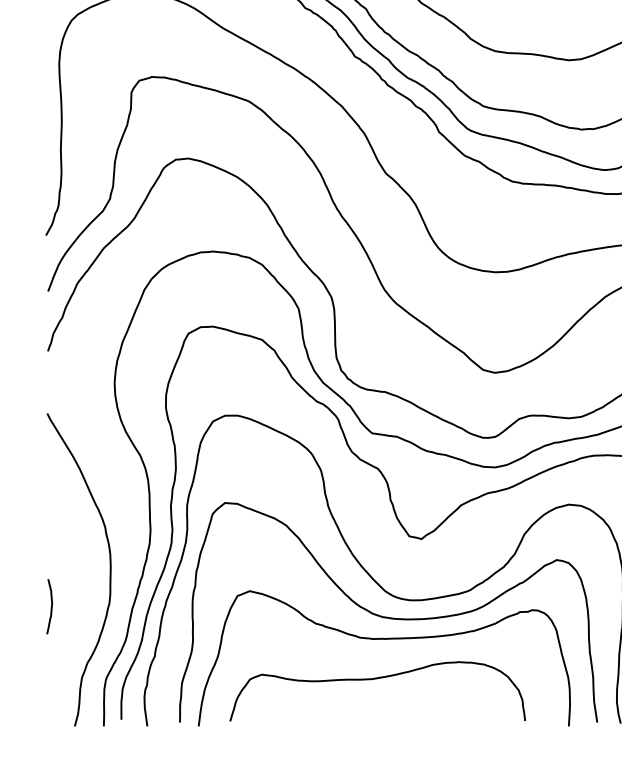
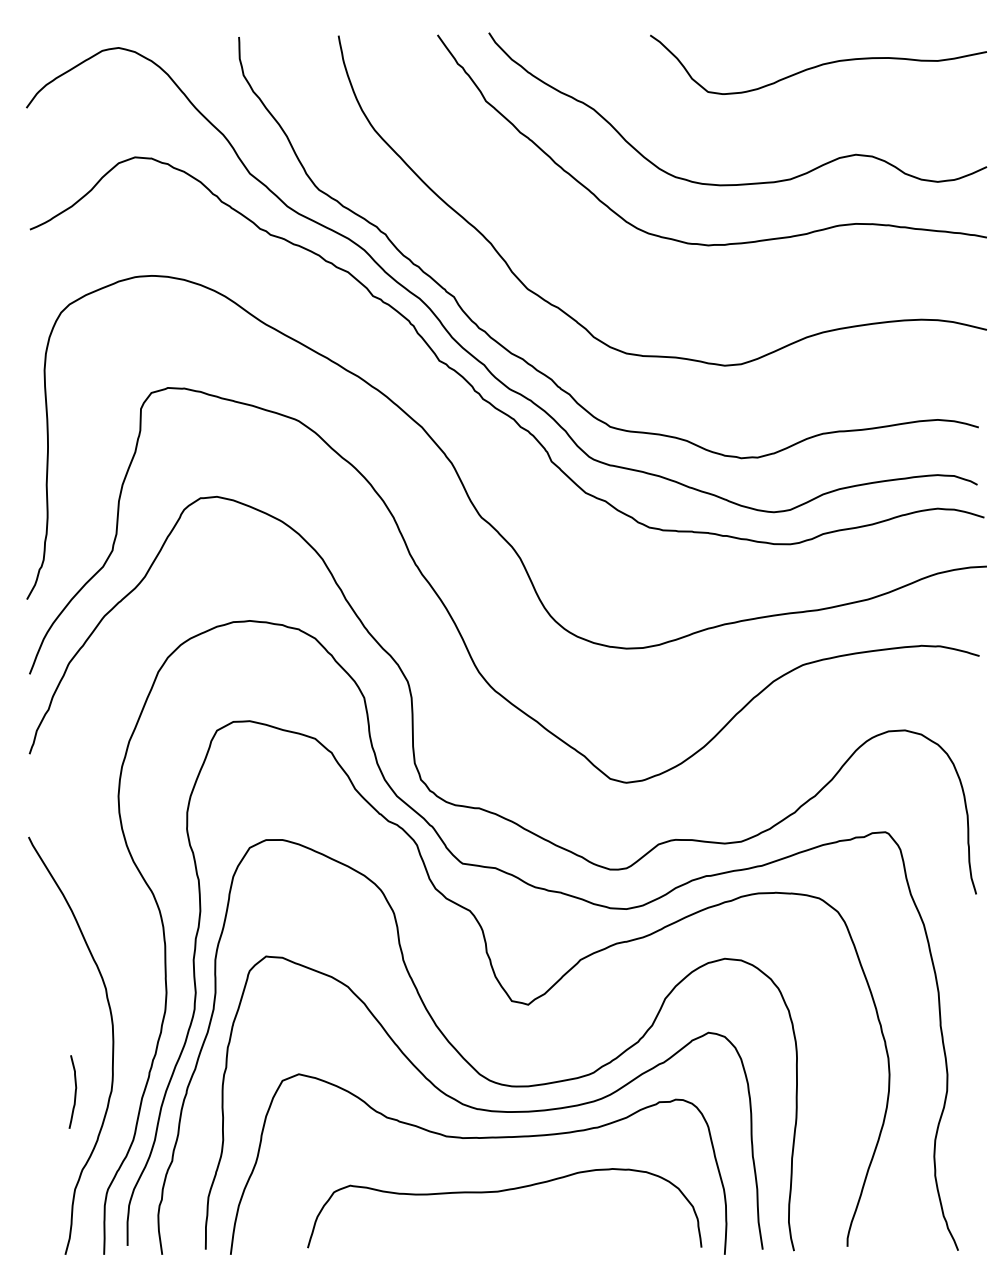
curve: (50, 606) -> (74, 1091), moved
curve: (373, 679) -> (499, 1192), moved

